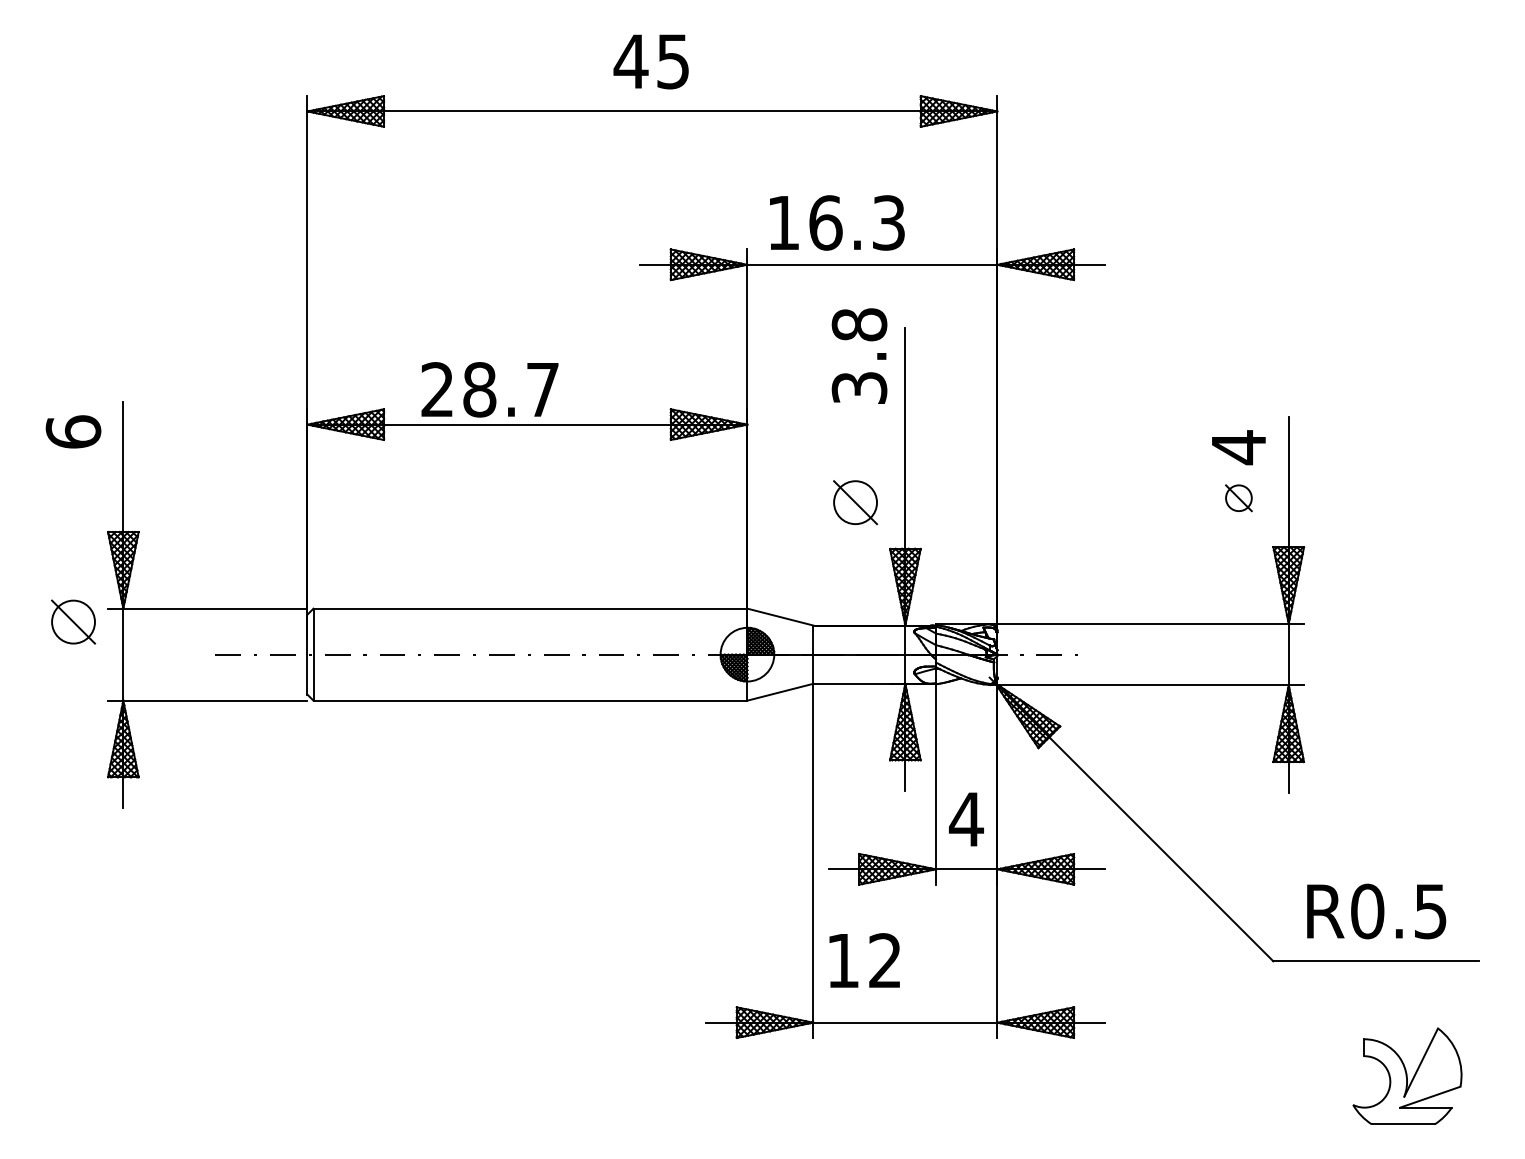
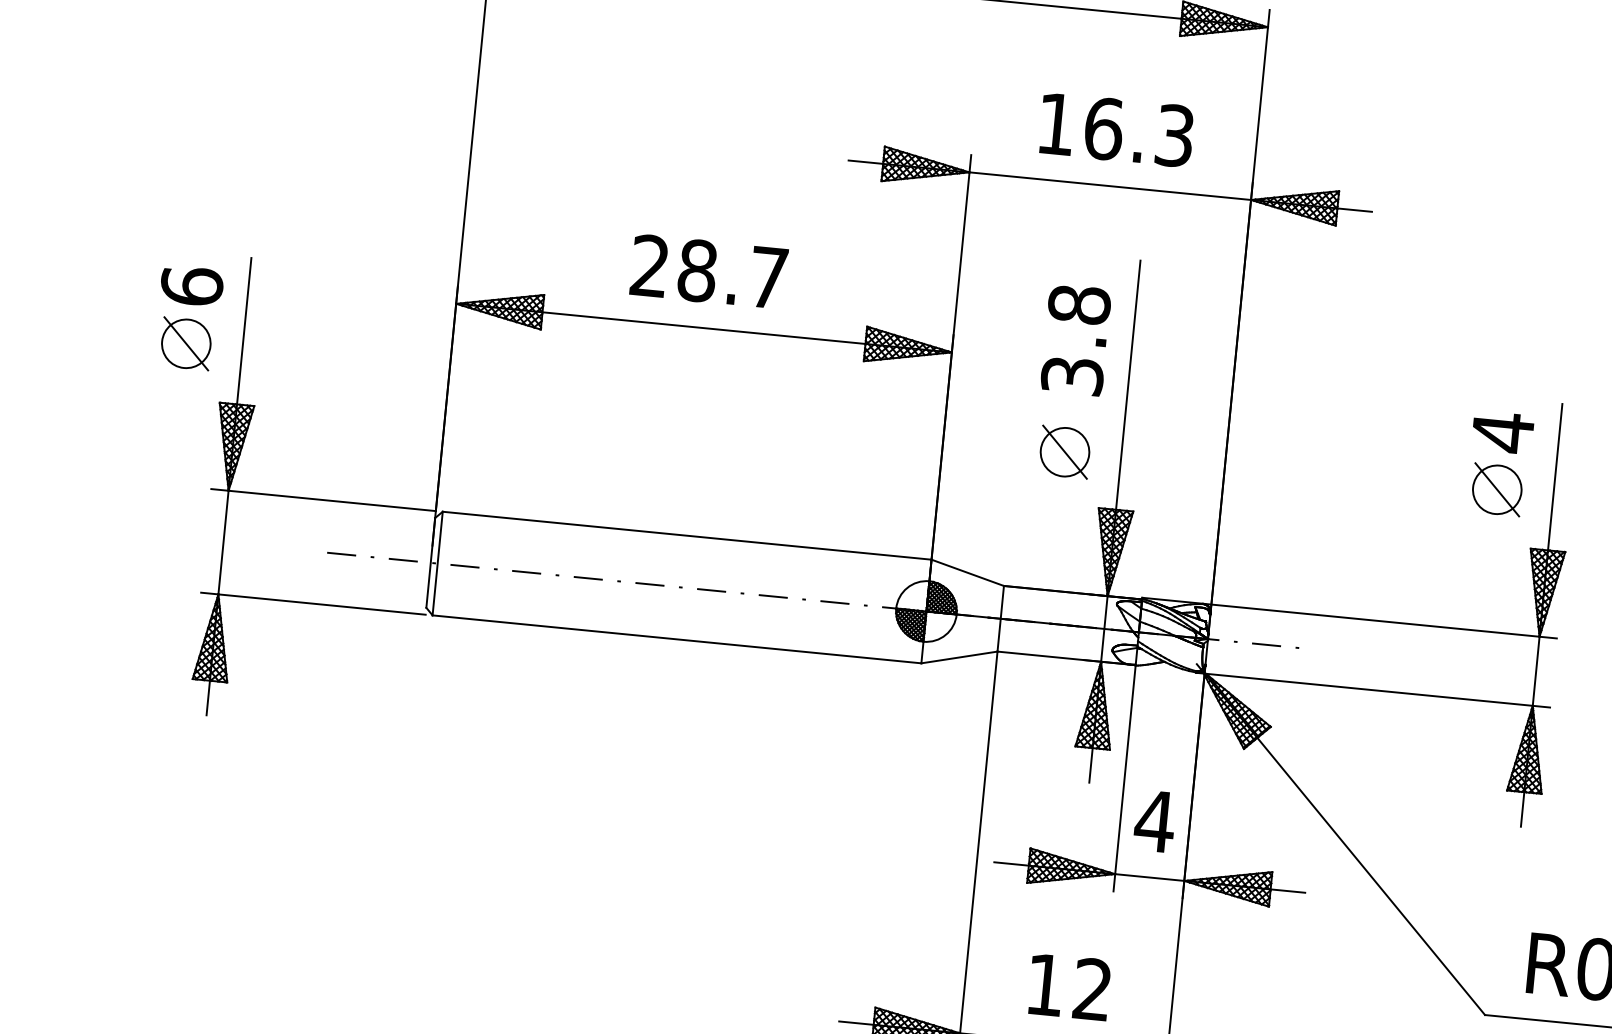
text: (837, 222) -> (1117, 129), moved
text: (859, 355) -> (1076, 339), moved
text: (489, 389) -> (708, 271), moved
part: (1238, 497) -> (1496, 488), size x1.67
part: (73, 621) -> (186, 343), moved
text: (864, 960) -> (1069, 986), moved

